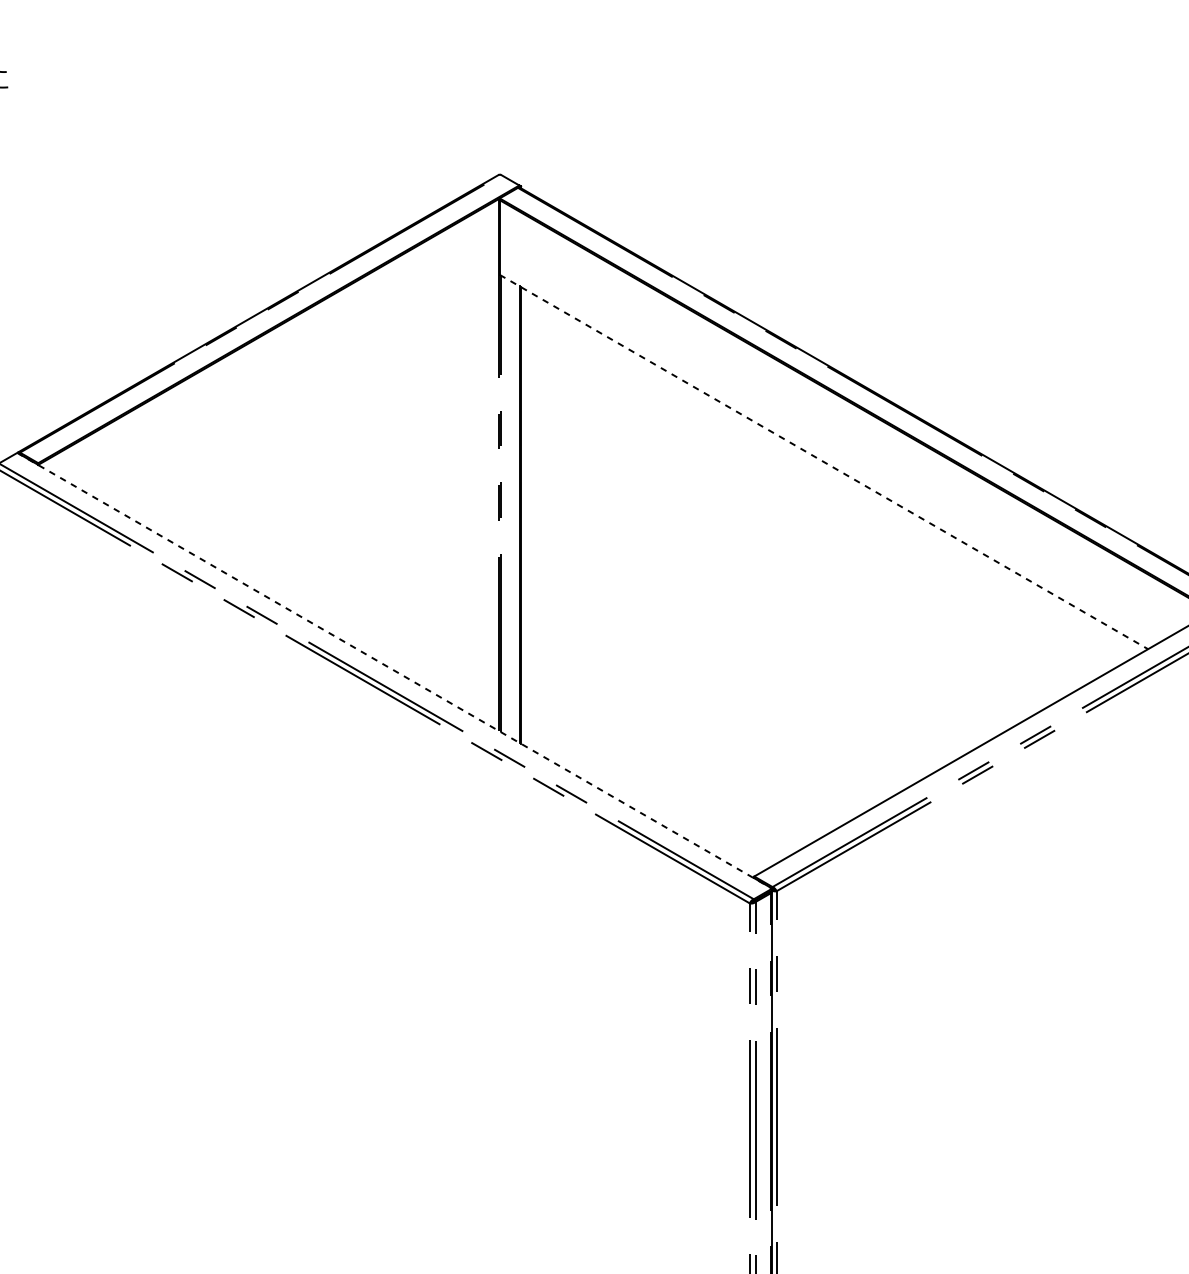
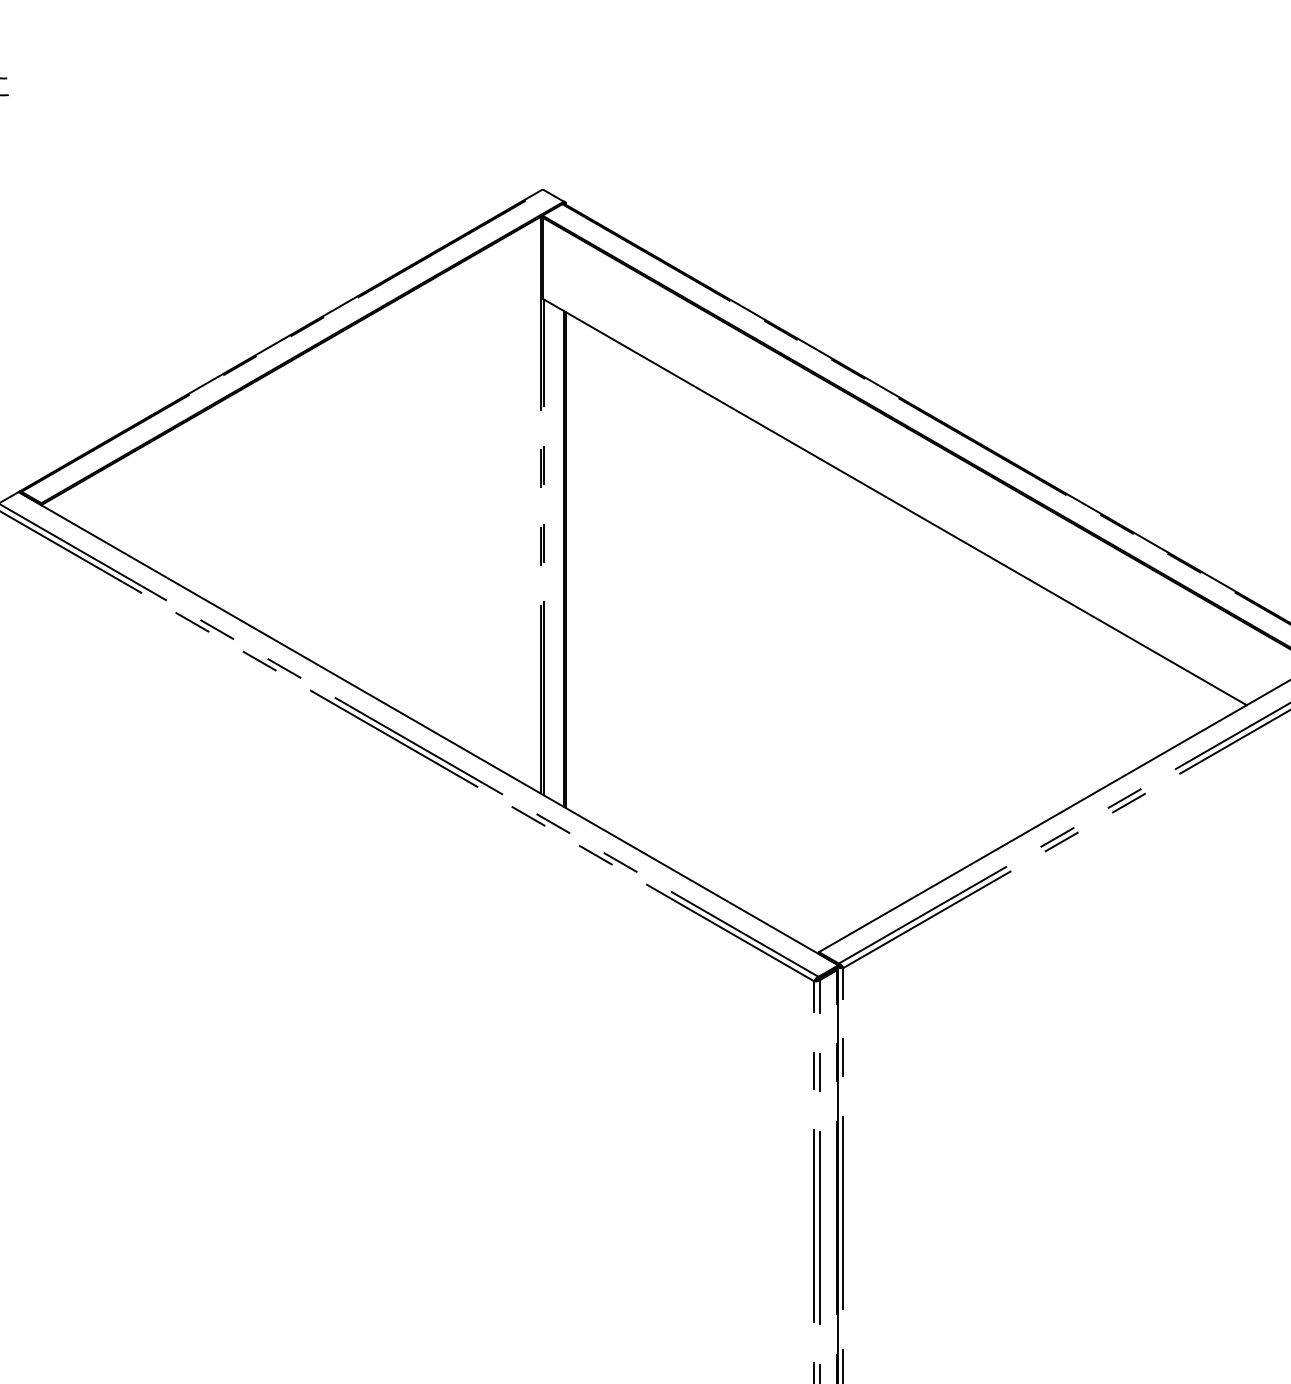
line: (823, 462) -> (894, 502), dashed -> solid
line: (394, 670) -> (428, 728), dashed -> solid

